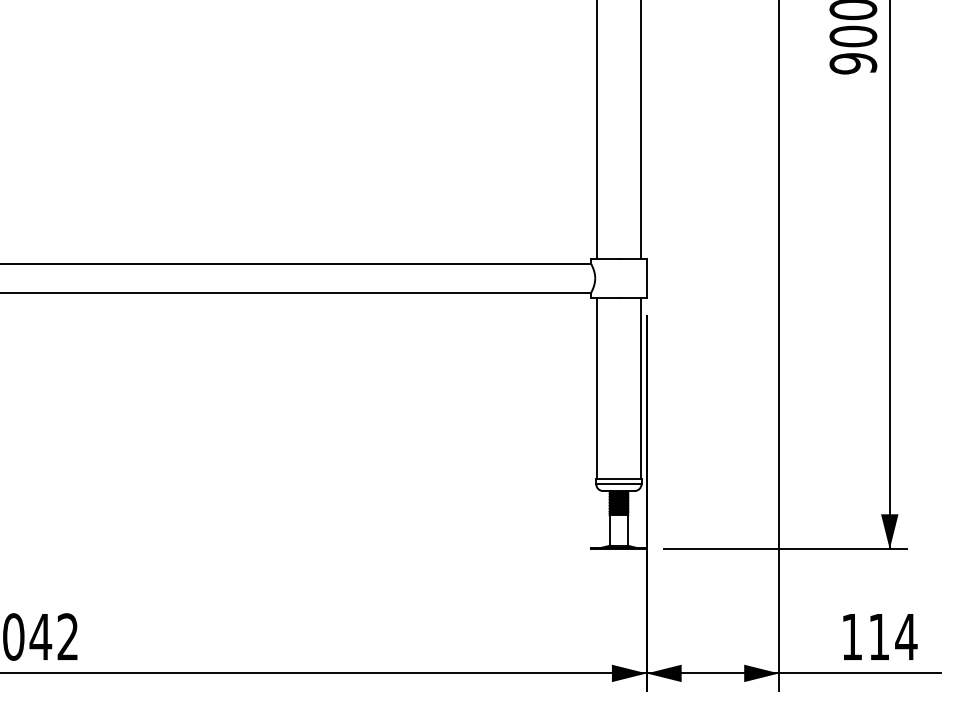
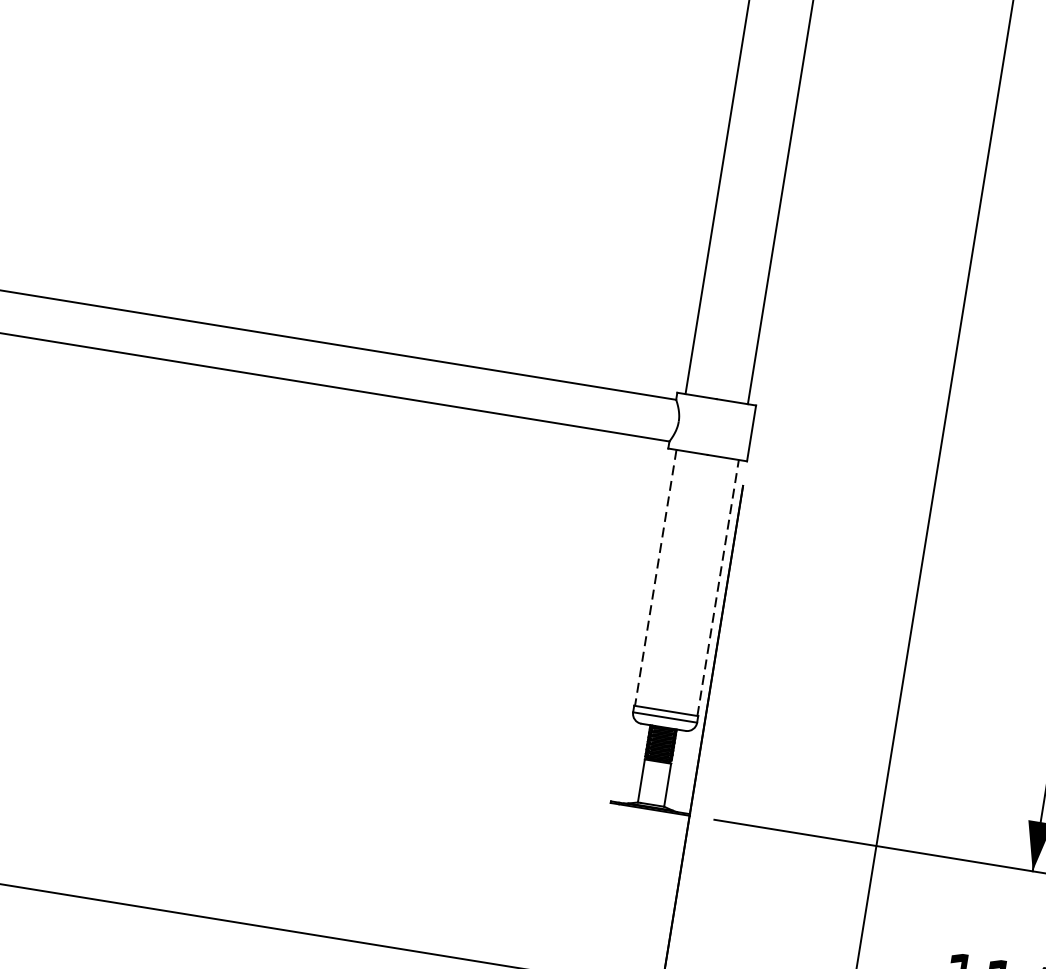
line: (596, 388) -> (655, 577), solid -> dashed
line: (640, 388) -> (717, 587), solid -> dashed

